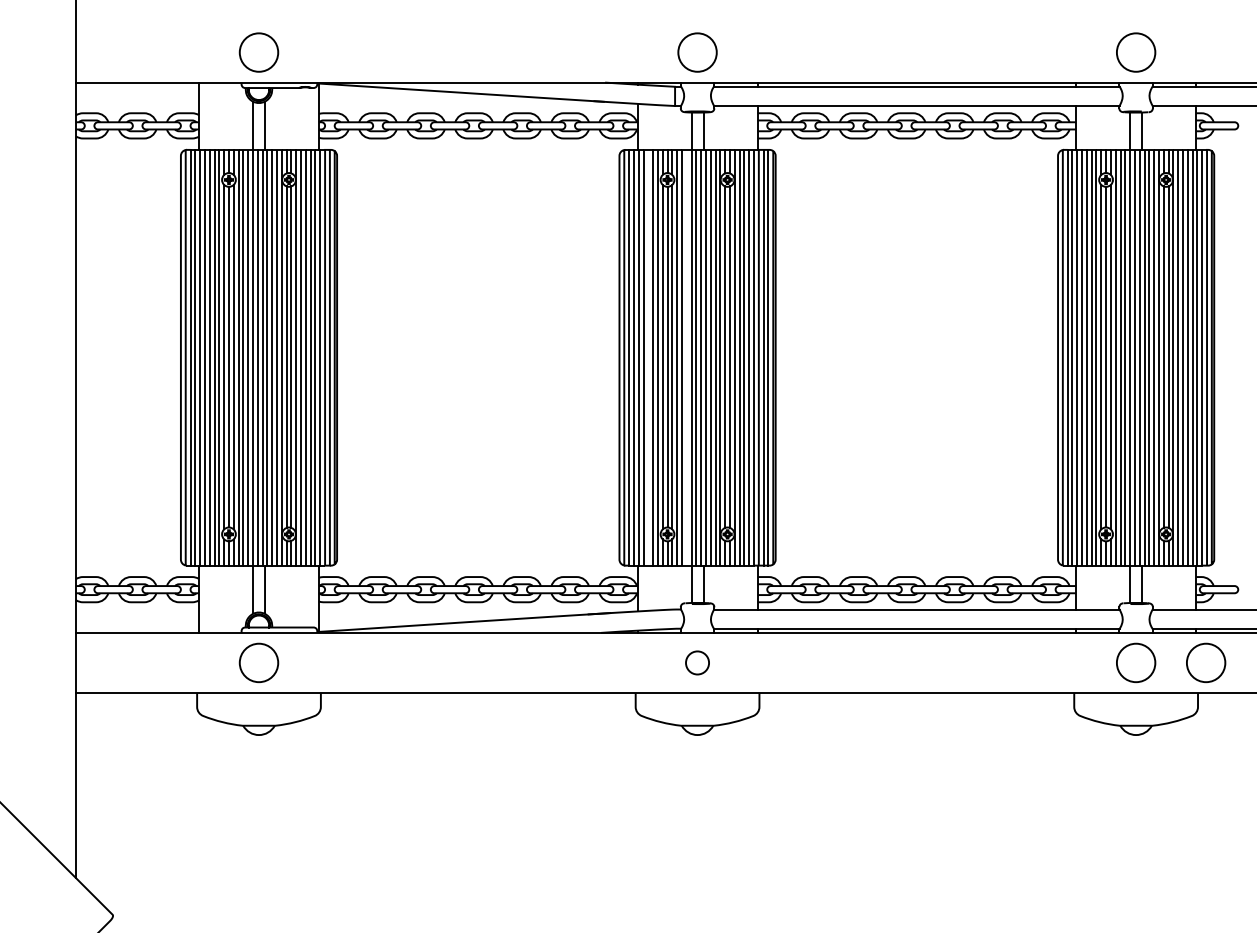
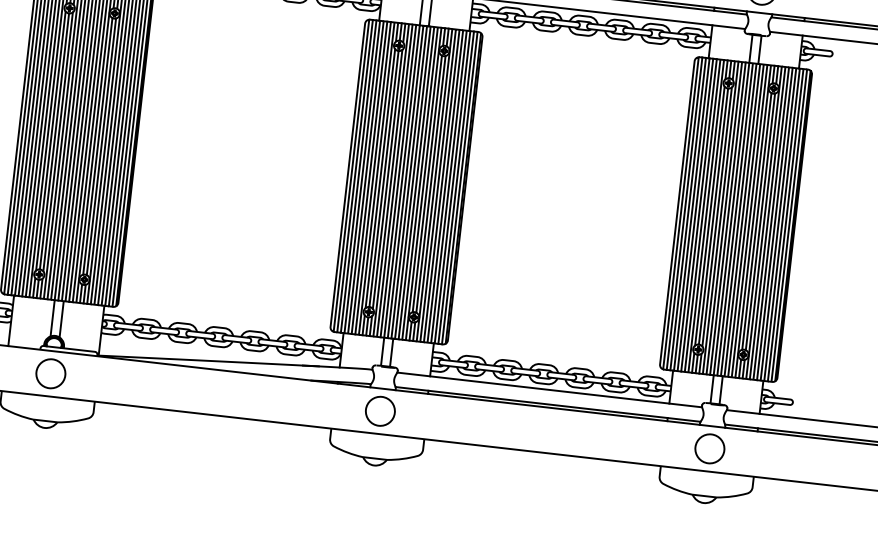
line: (648, 357) -> (369, 177), added
line: (686, 357) -> (398, 180), added
circle: (697, 662) -> (380, 410), size x1.67
circle: (1206, 662) -> (762, 454), removed

